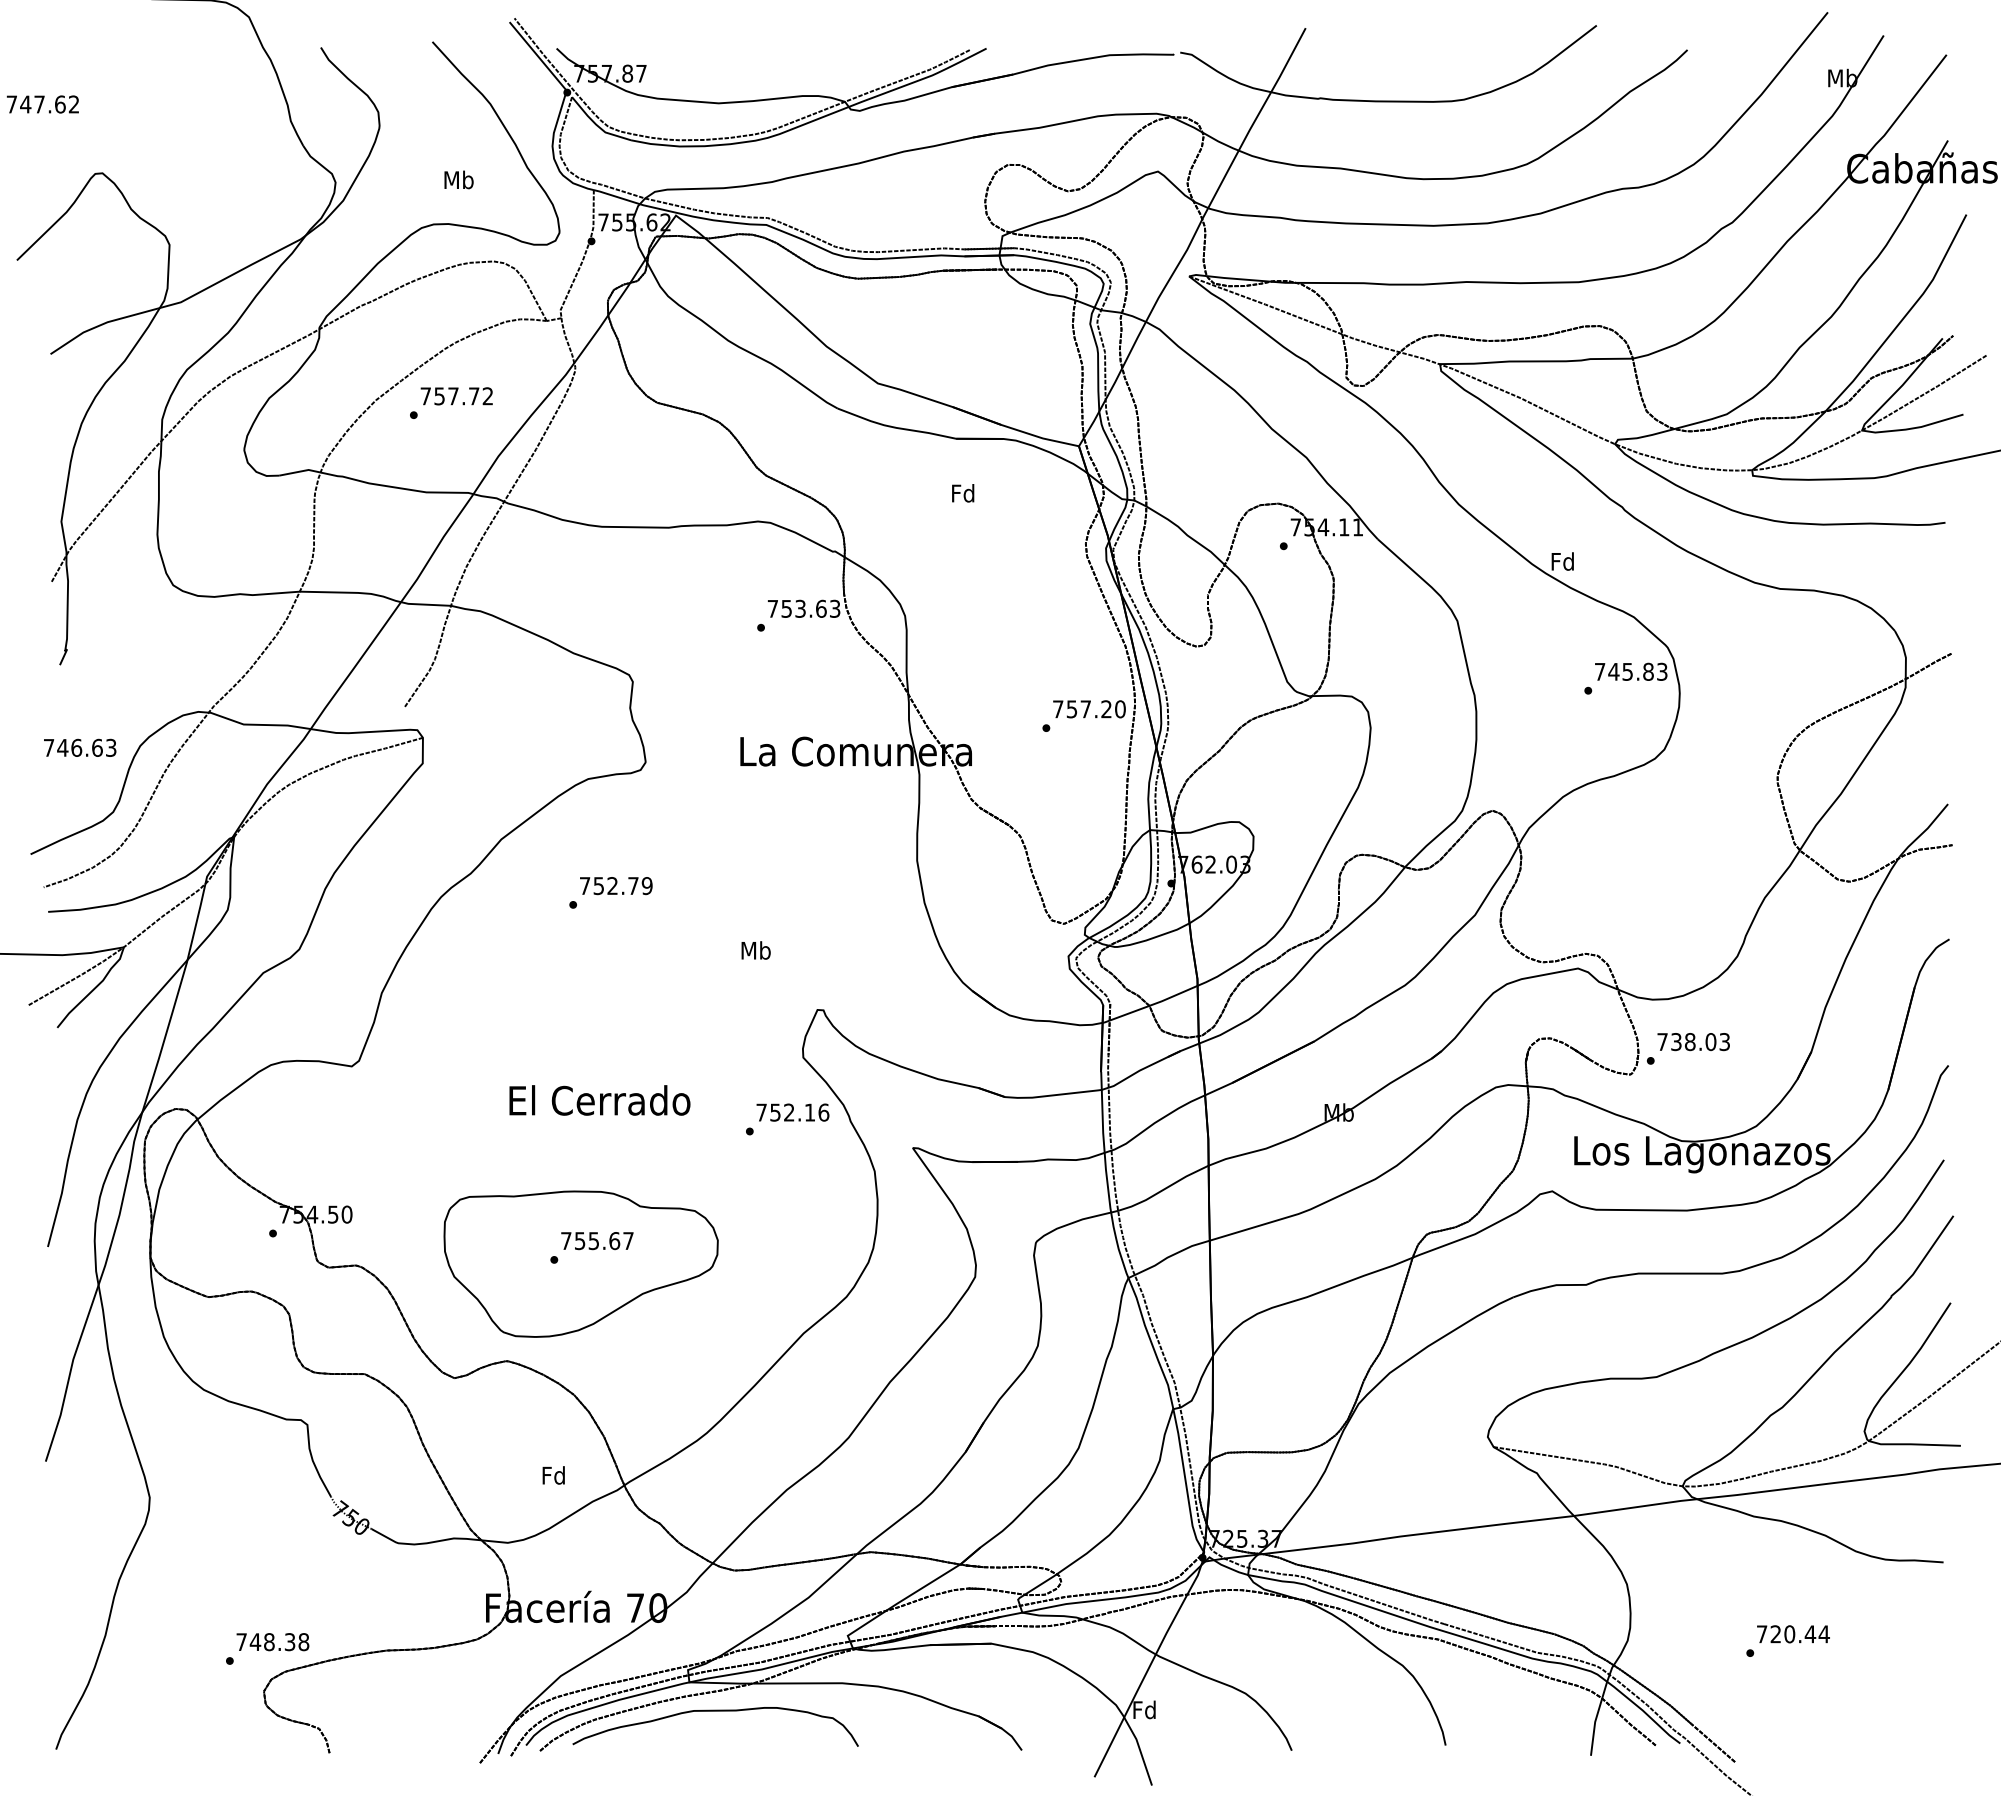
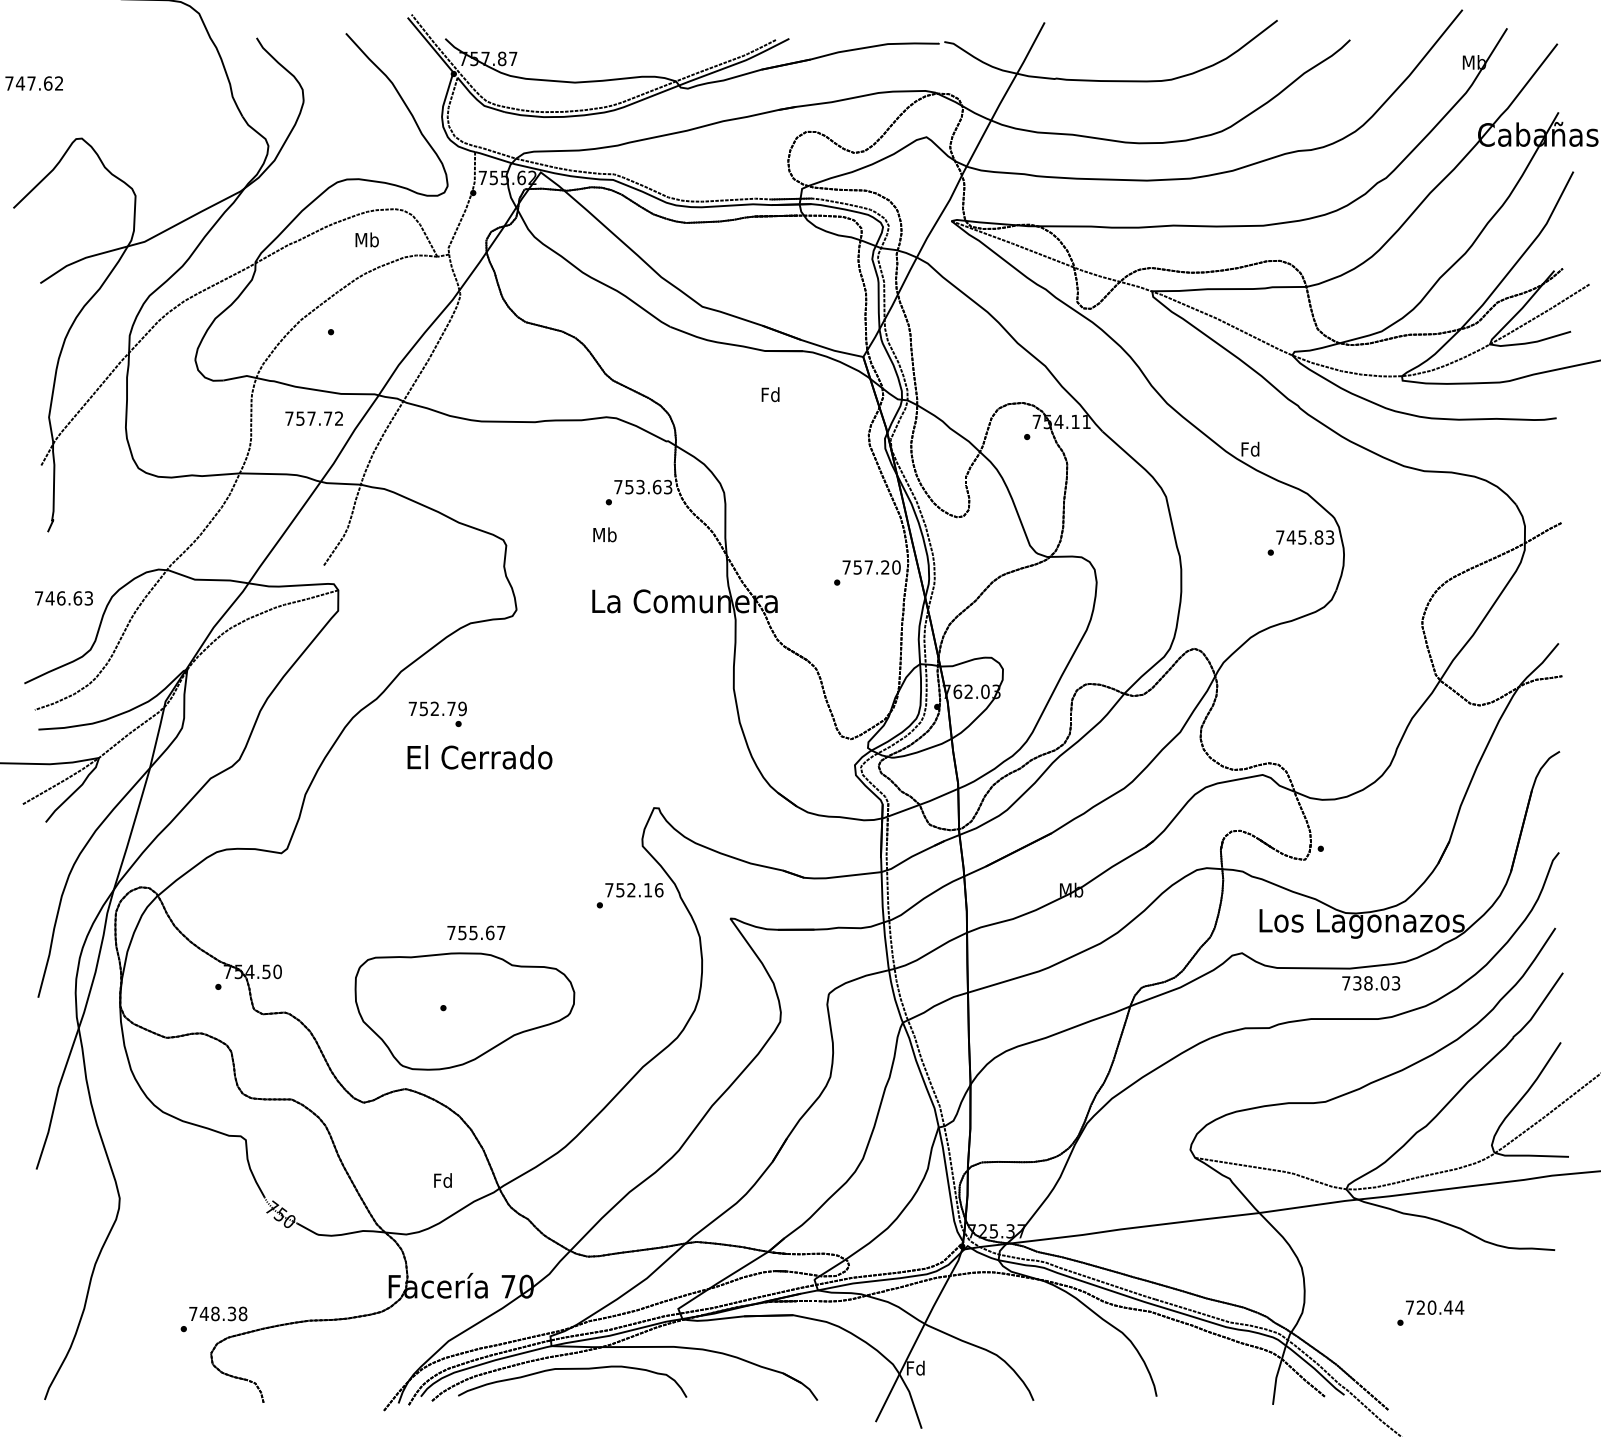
text: (458, 179) -> (366, 239), moved
text: (456, 396) -> (313, 418), moved
text: (616, 886) -> (438, 709), moved
text: (755, 950) -> (604, 534), moved
text: (1693, 1042) -> (1371, 983), moved
text: (599, 1100) -> (479, 757), moved
text: (597, 1241) -> (476, 933), moved

